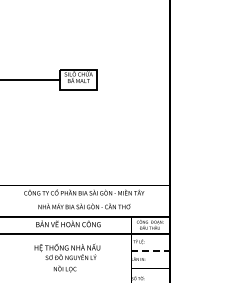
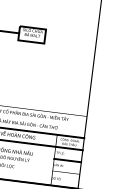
line: (150, 251) -> (67, 160), dashed -> solid

